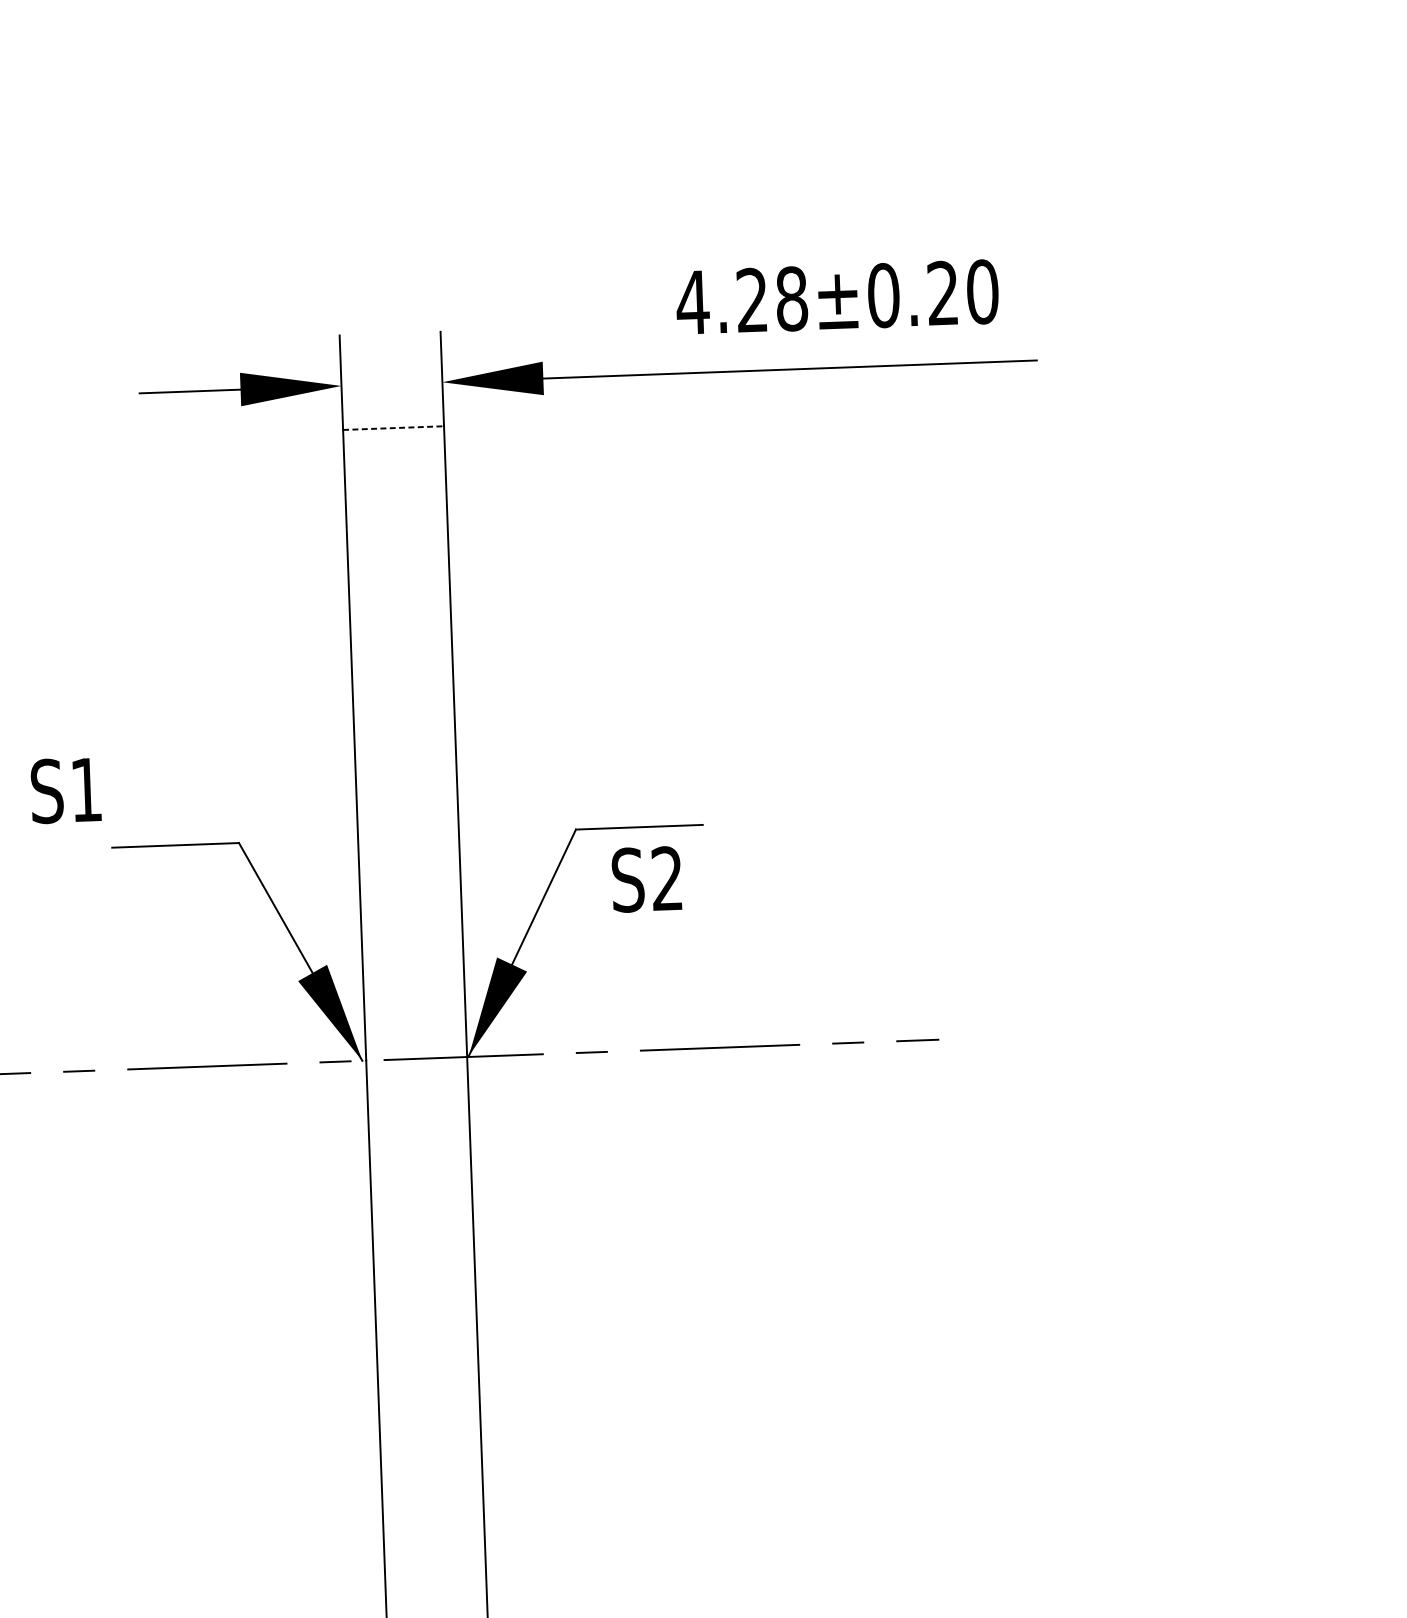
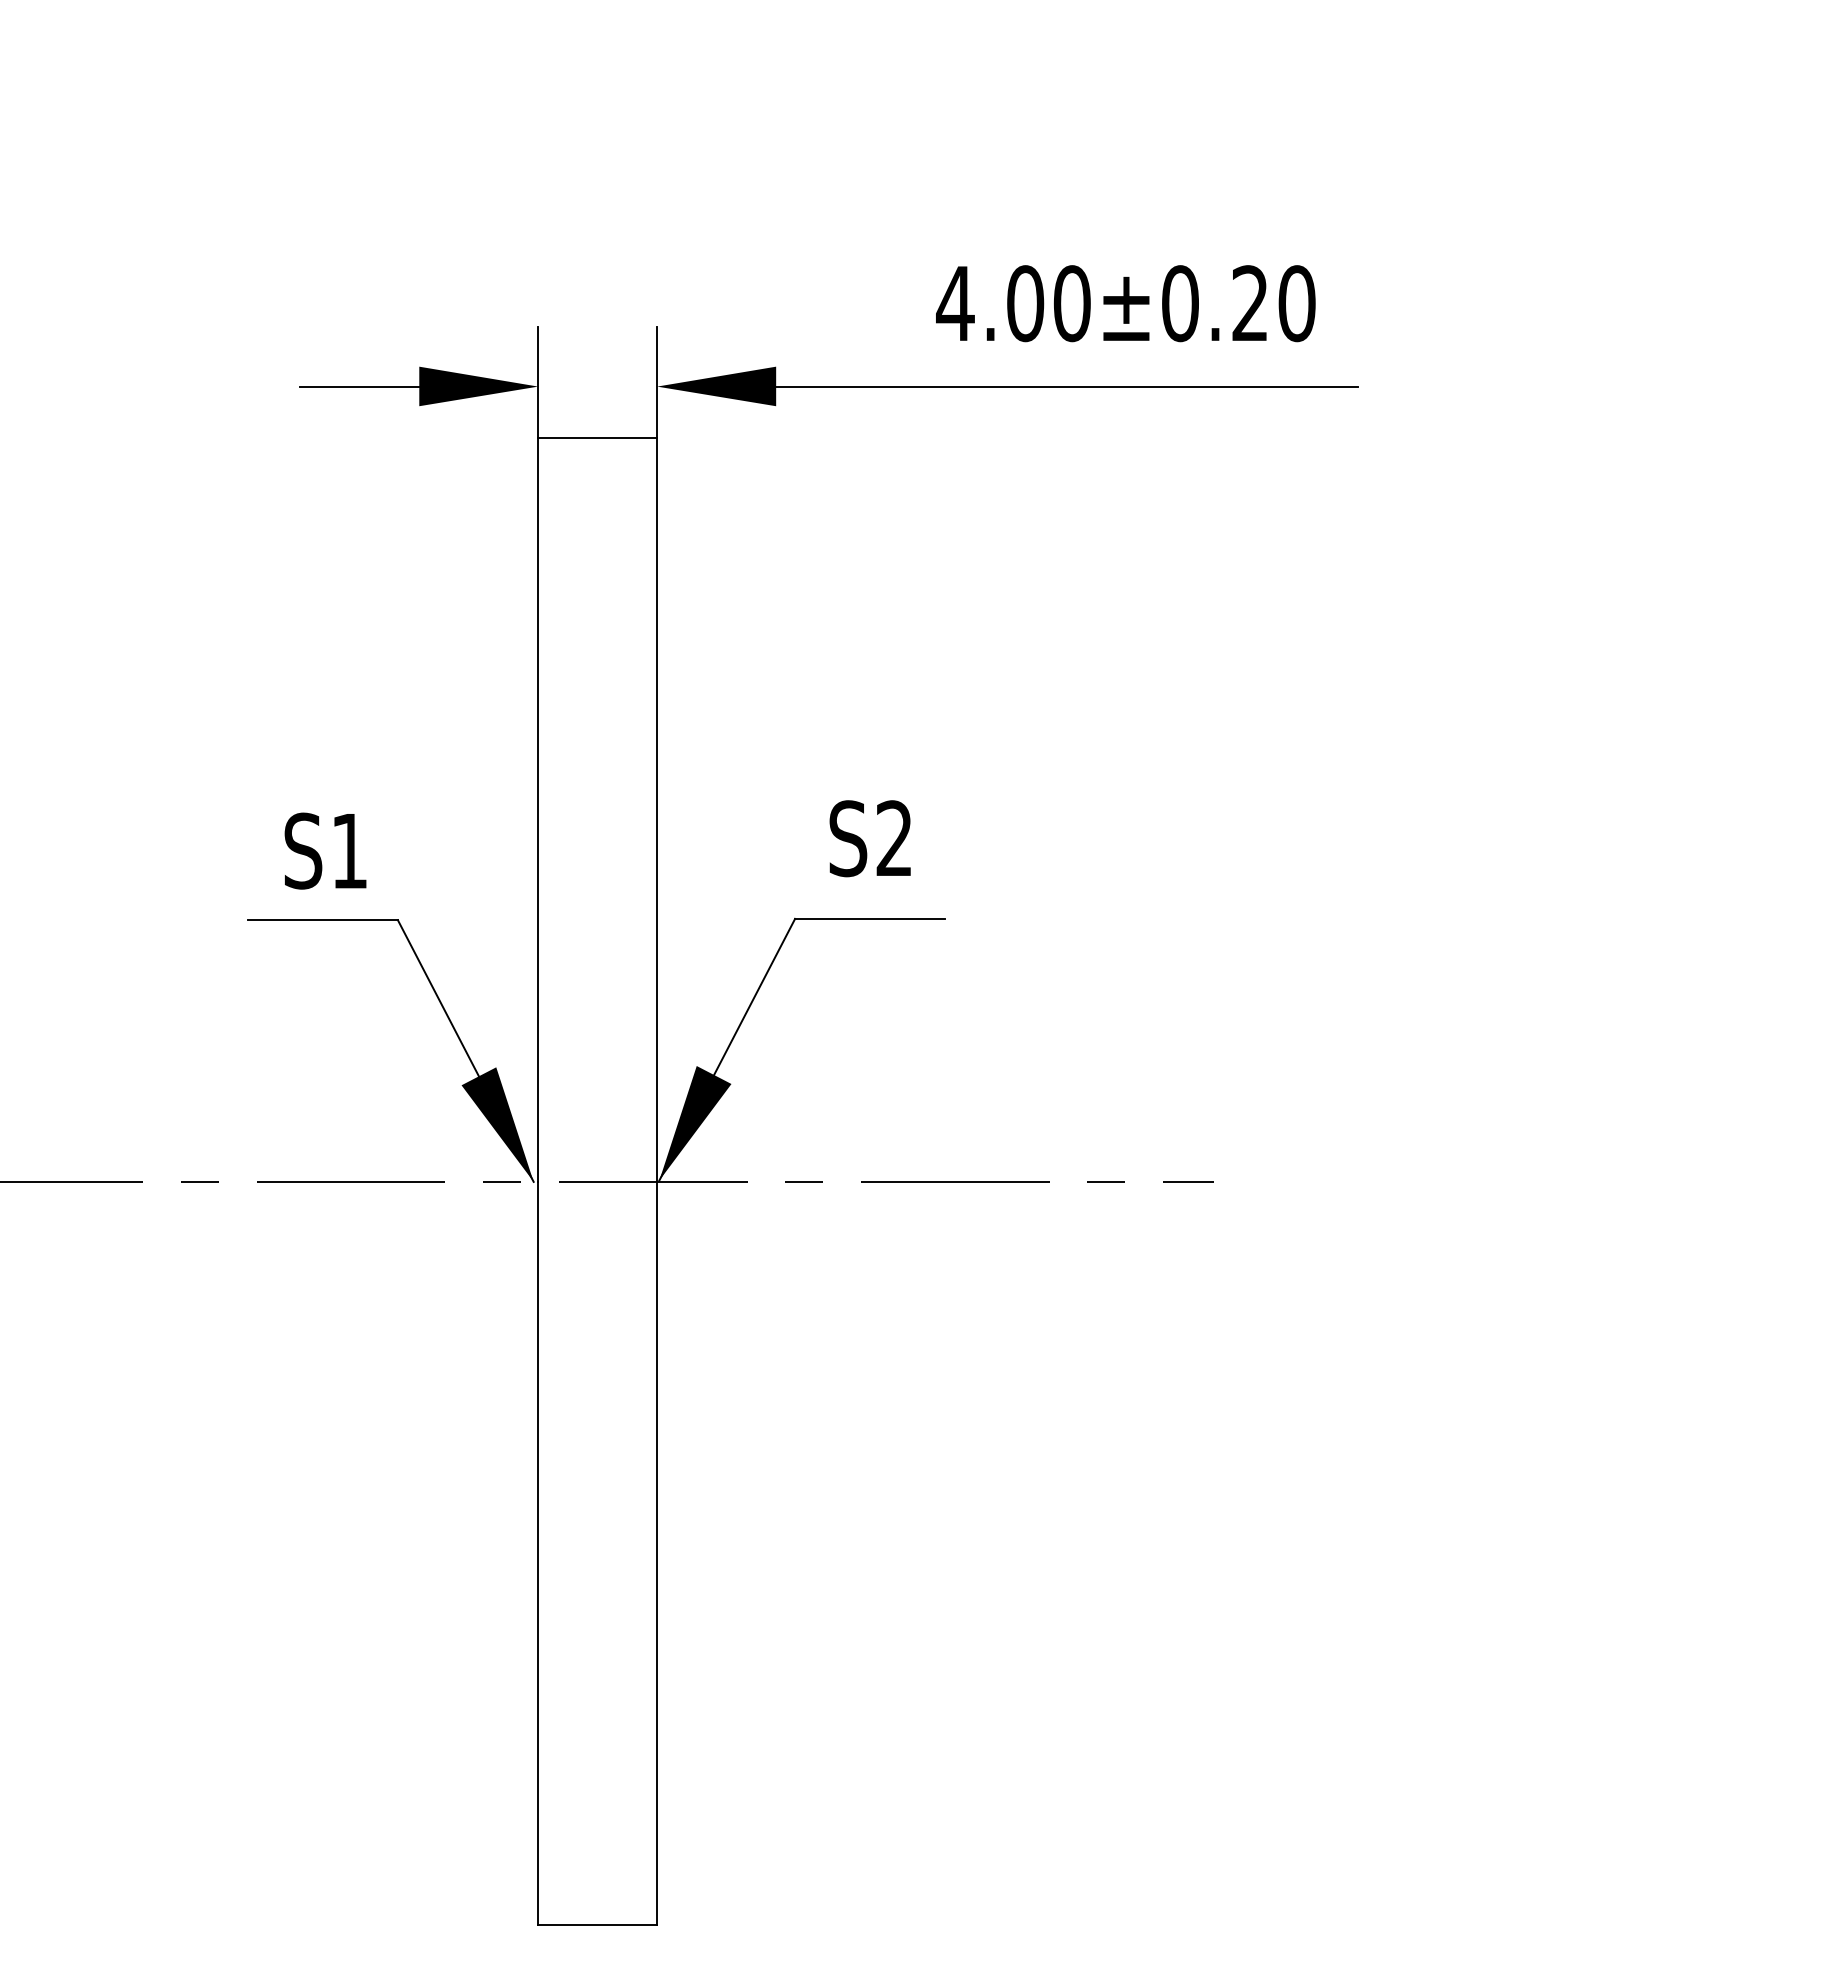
text: (771, 299) -> (1048, 303), 4.28±0.20 -> 4.00±0.20
line: (394, 428) -> (598, 438), dashed -> solid
text: (65, 790) -> (325, 850), moved
text: (646, 879) -> (869, 838), moved

